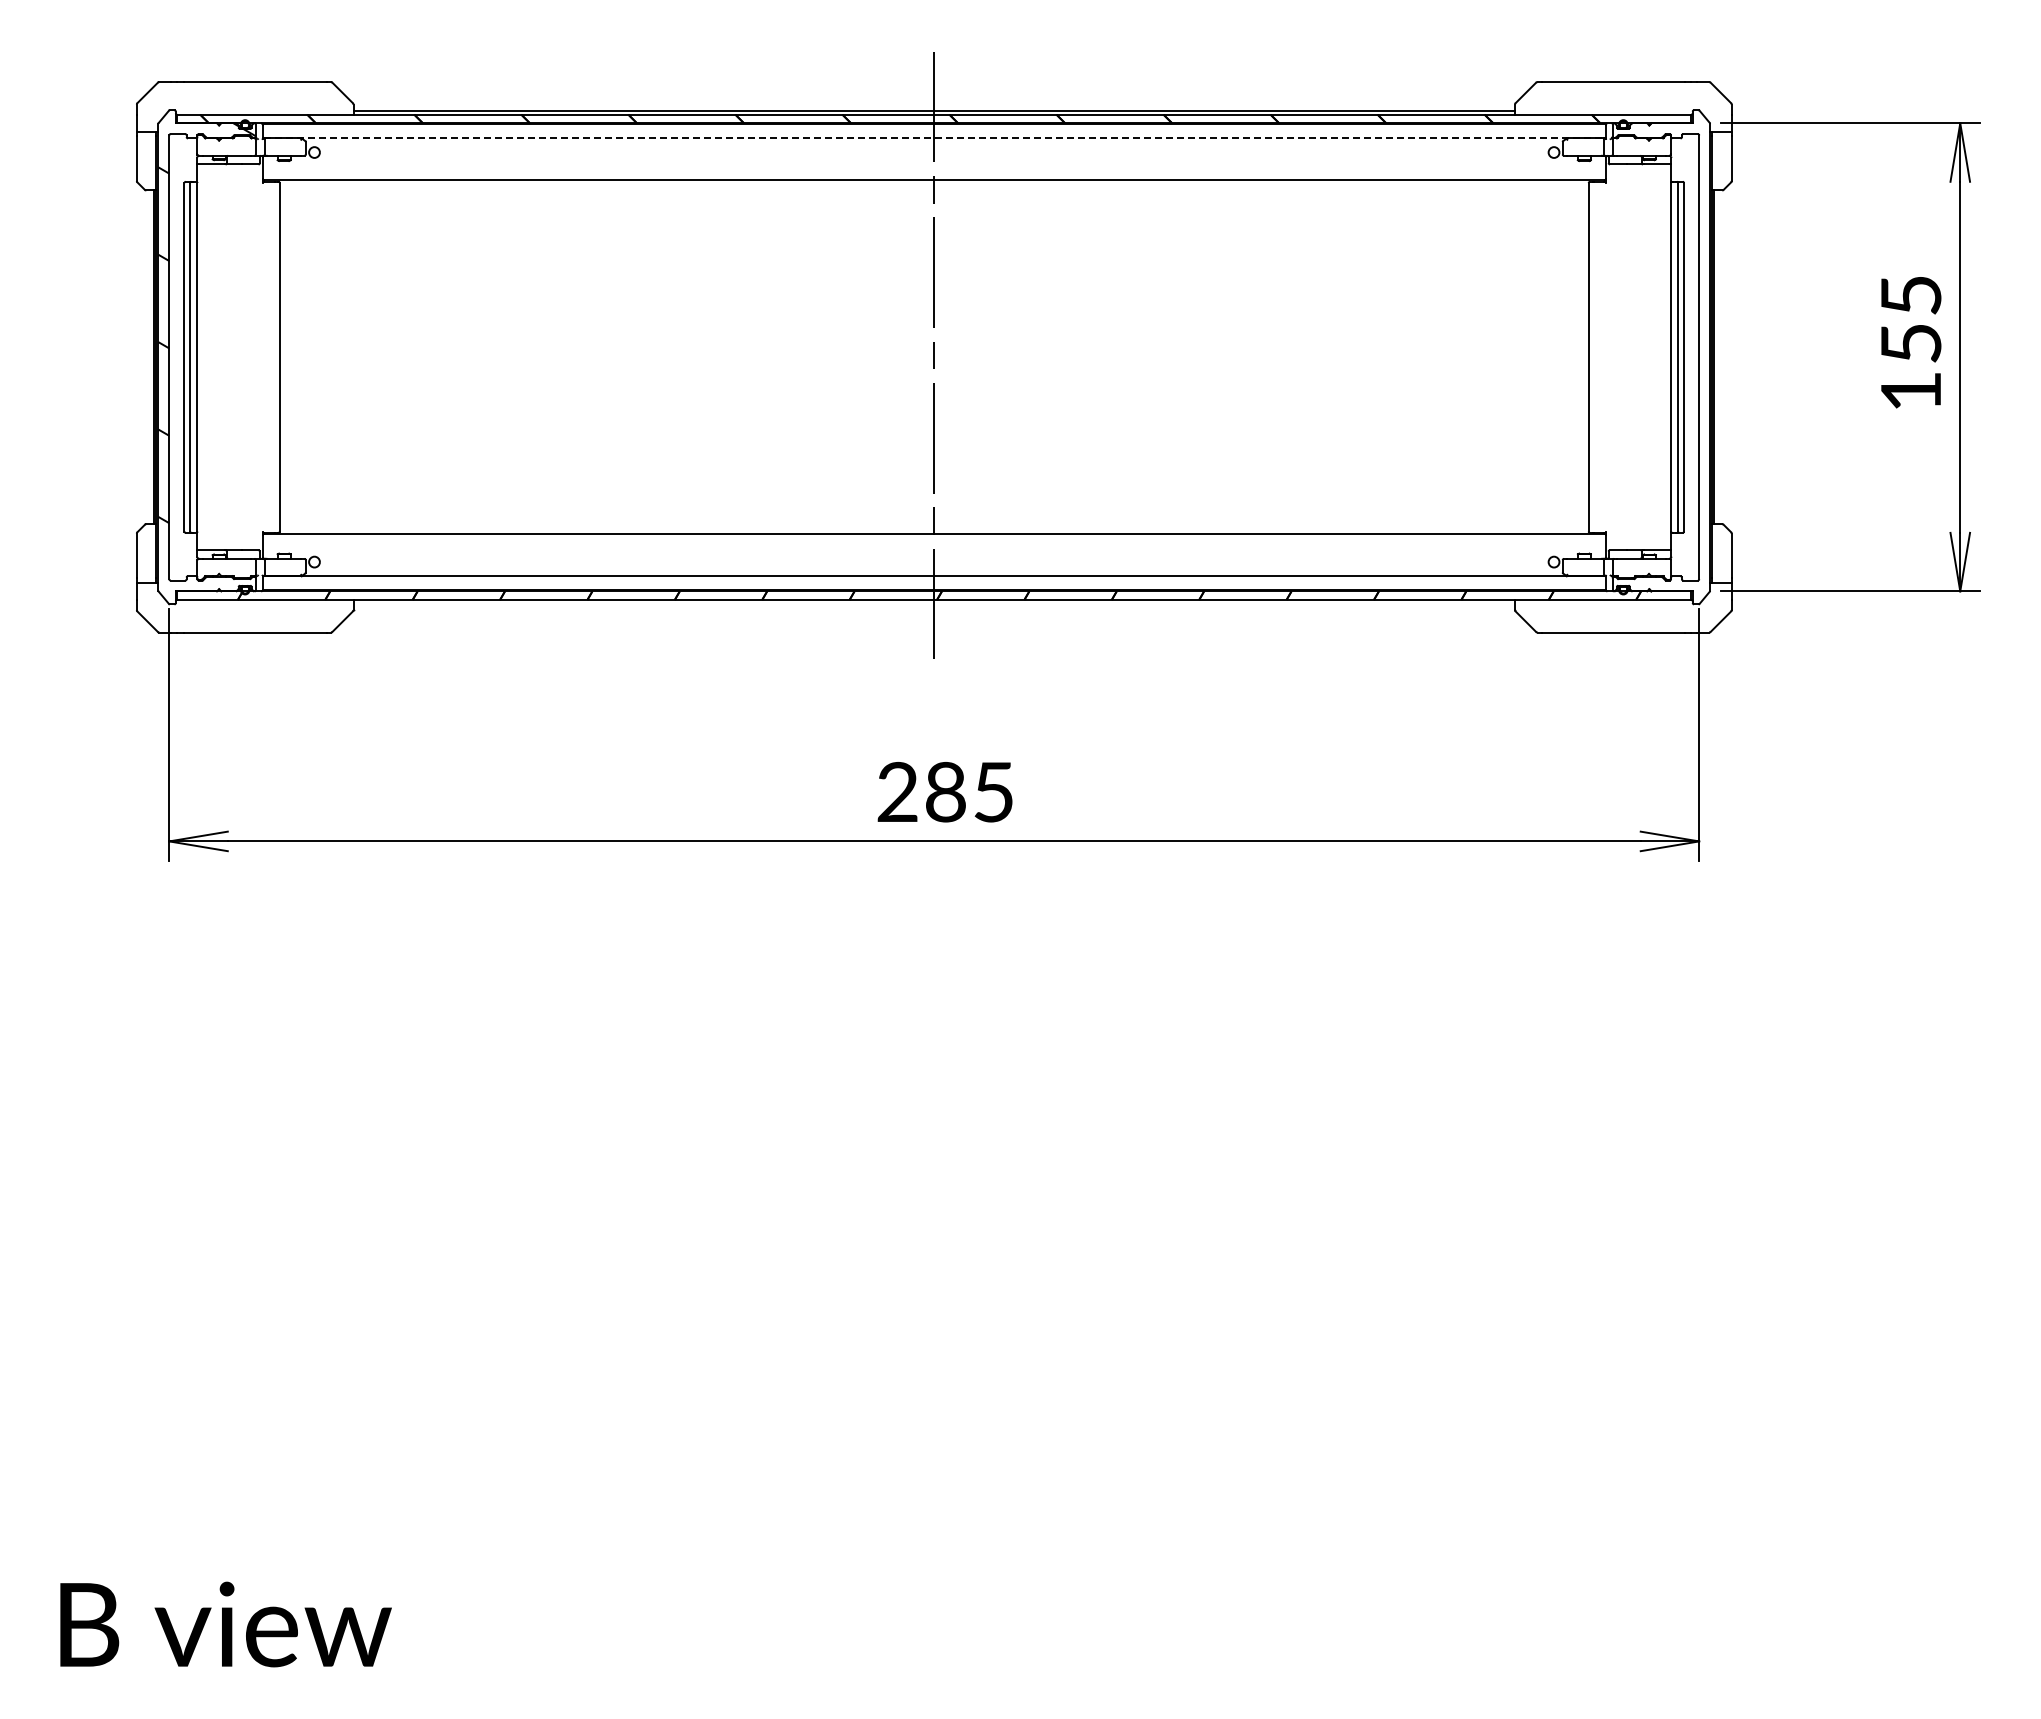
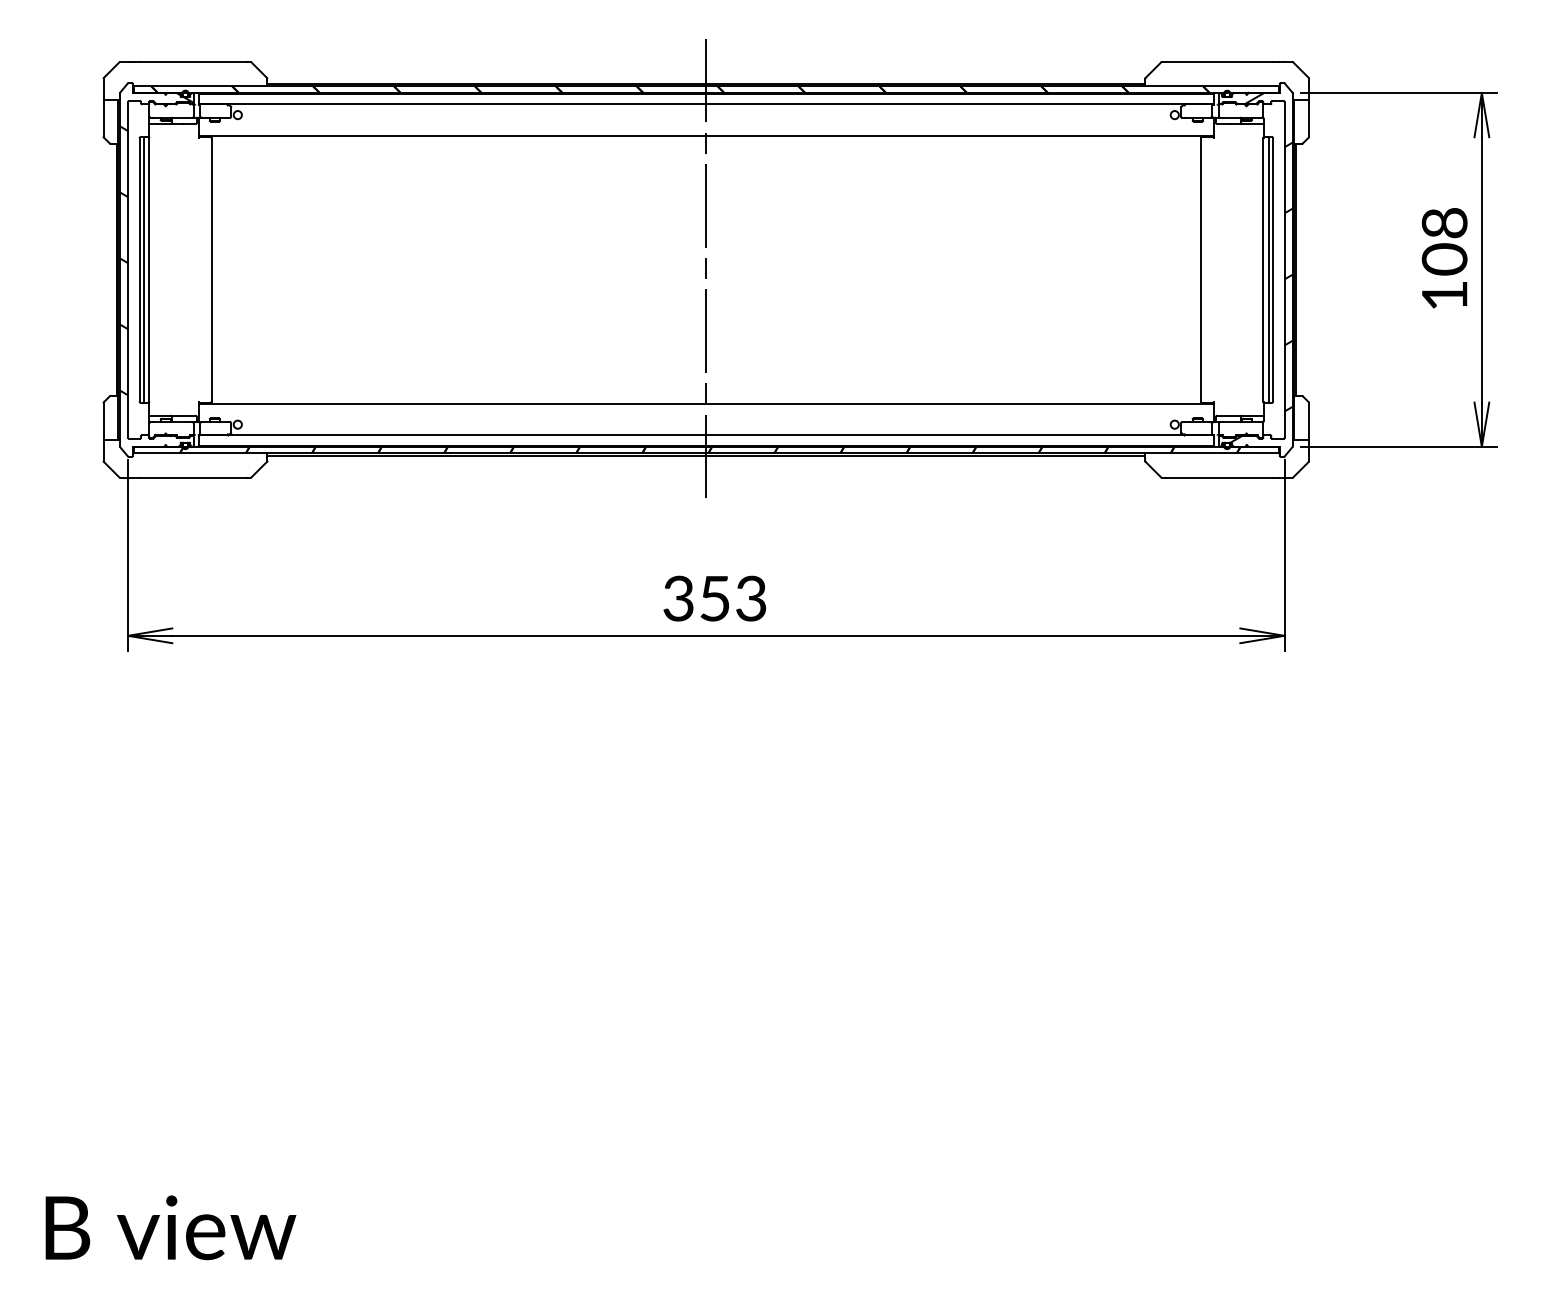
line: (934, 138) -> (706, 104), dashed -> solid
text: (1910, 319) -> (1444, 241), 155 -> 108
hatch: (1669, 347) -> (1262, 262), added
line: (934, 603) -> (706, 455), added
text: (945, 791) -> (714, 598), 285 -> 353

